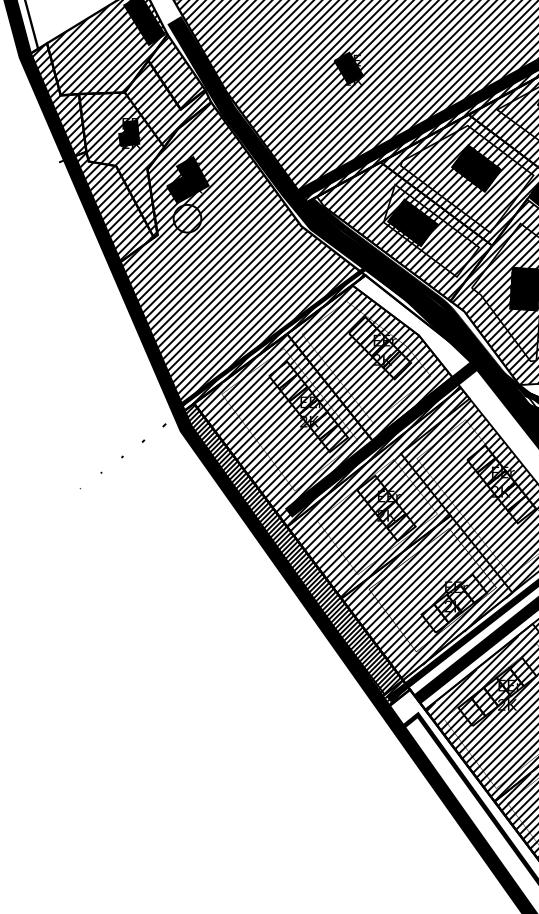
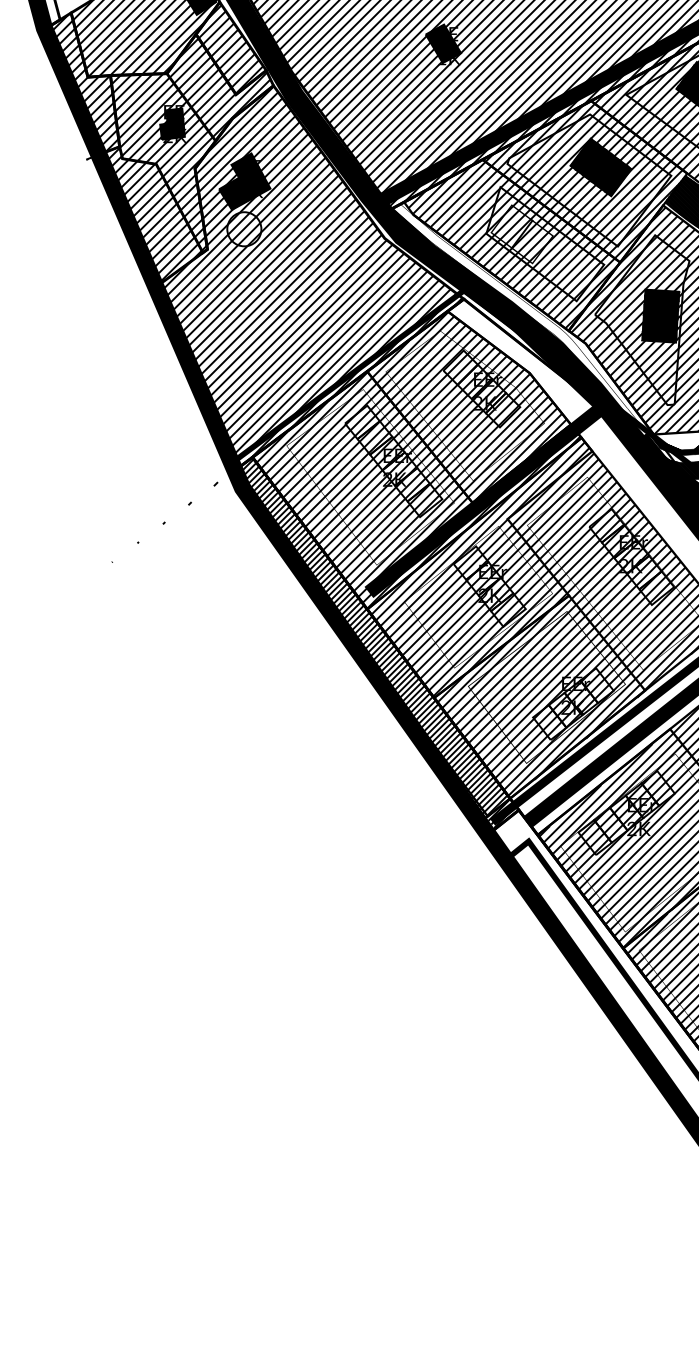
hatch: (412, 222) -> (521, 234), removed
fill: (419, 302) -> (530, 332), removed

